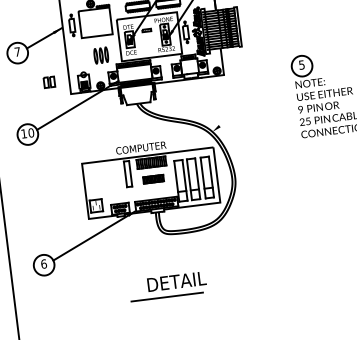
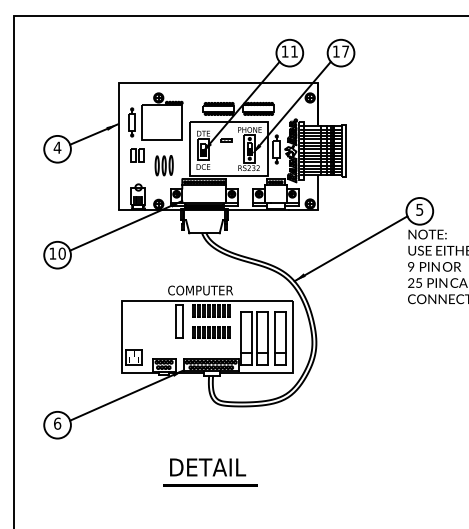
text: (17, 51) -> (57, 147), 7 -> 4
part: (49, 82) -> (137, 155), moved
line: (252, 101) -> (350, 248), added
part: (153, 179) -> (211, 332), size x1.43
text: (177, 281) -> (208, 467), moved

